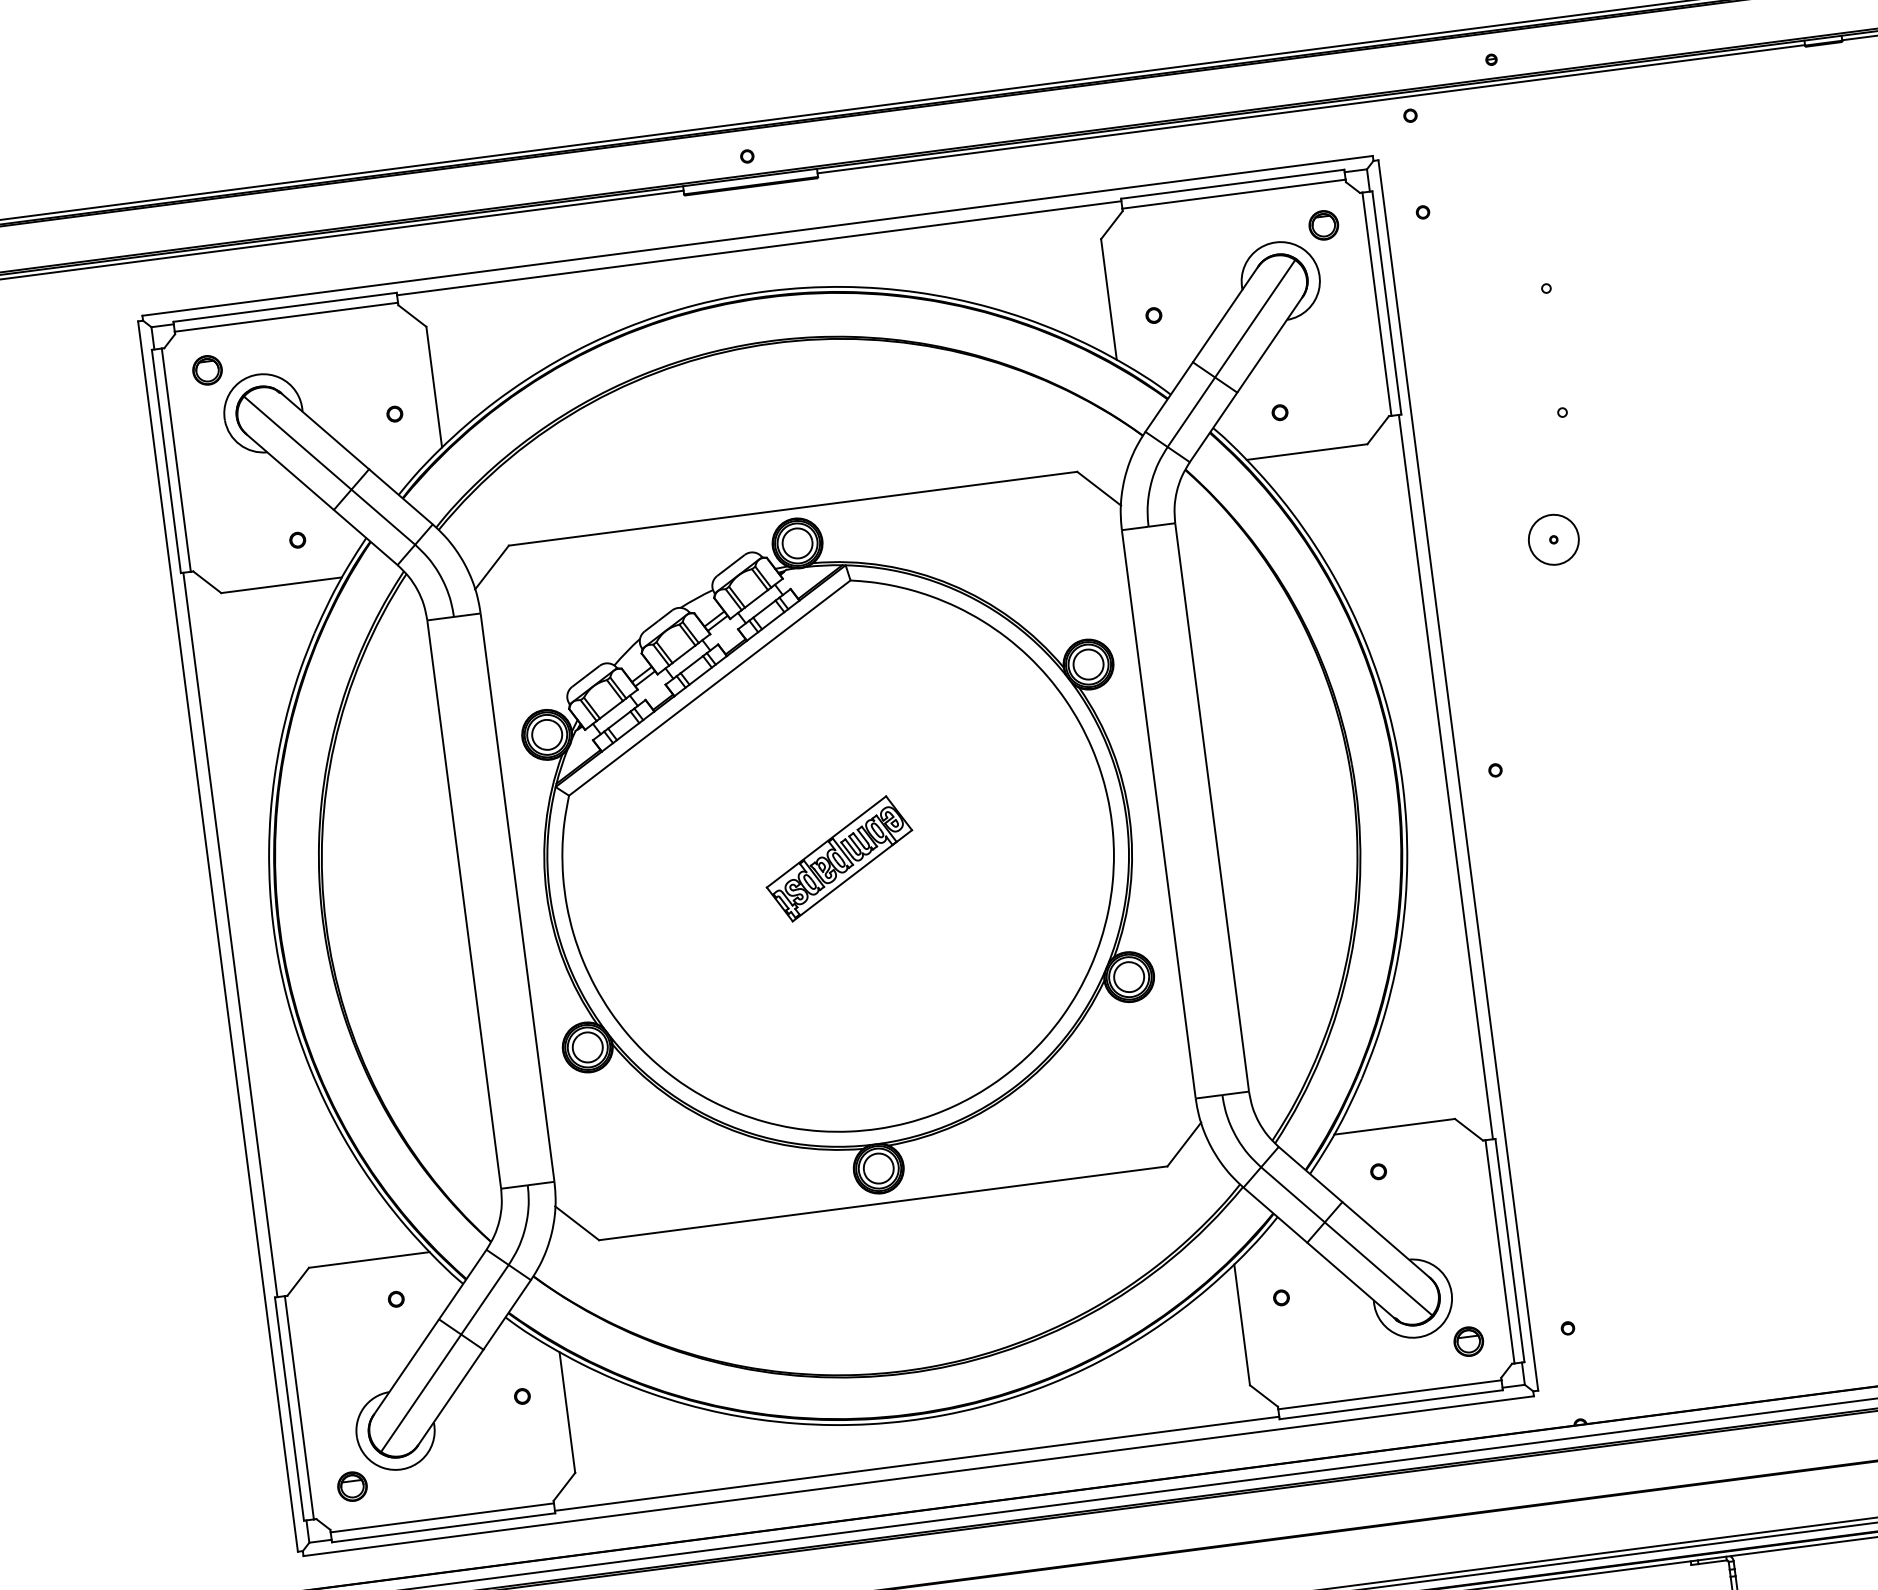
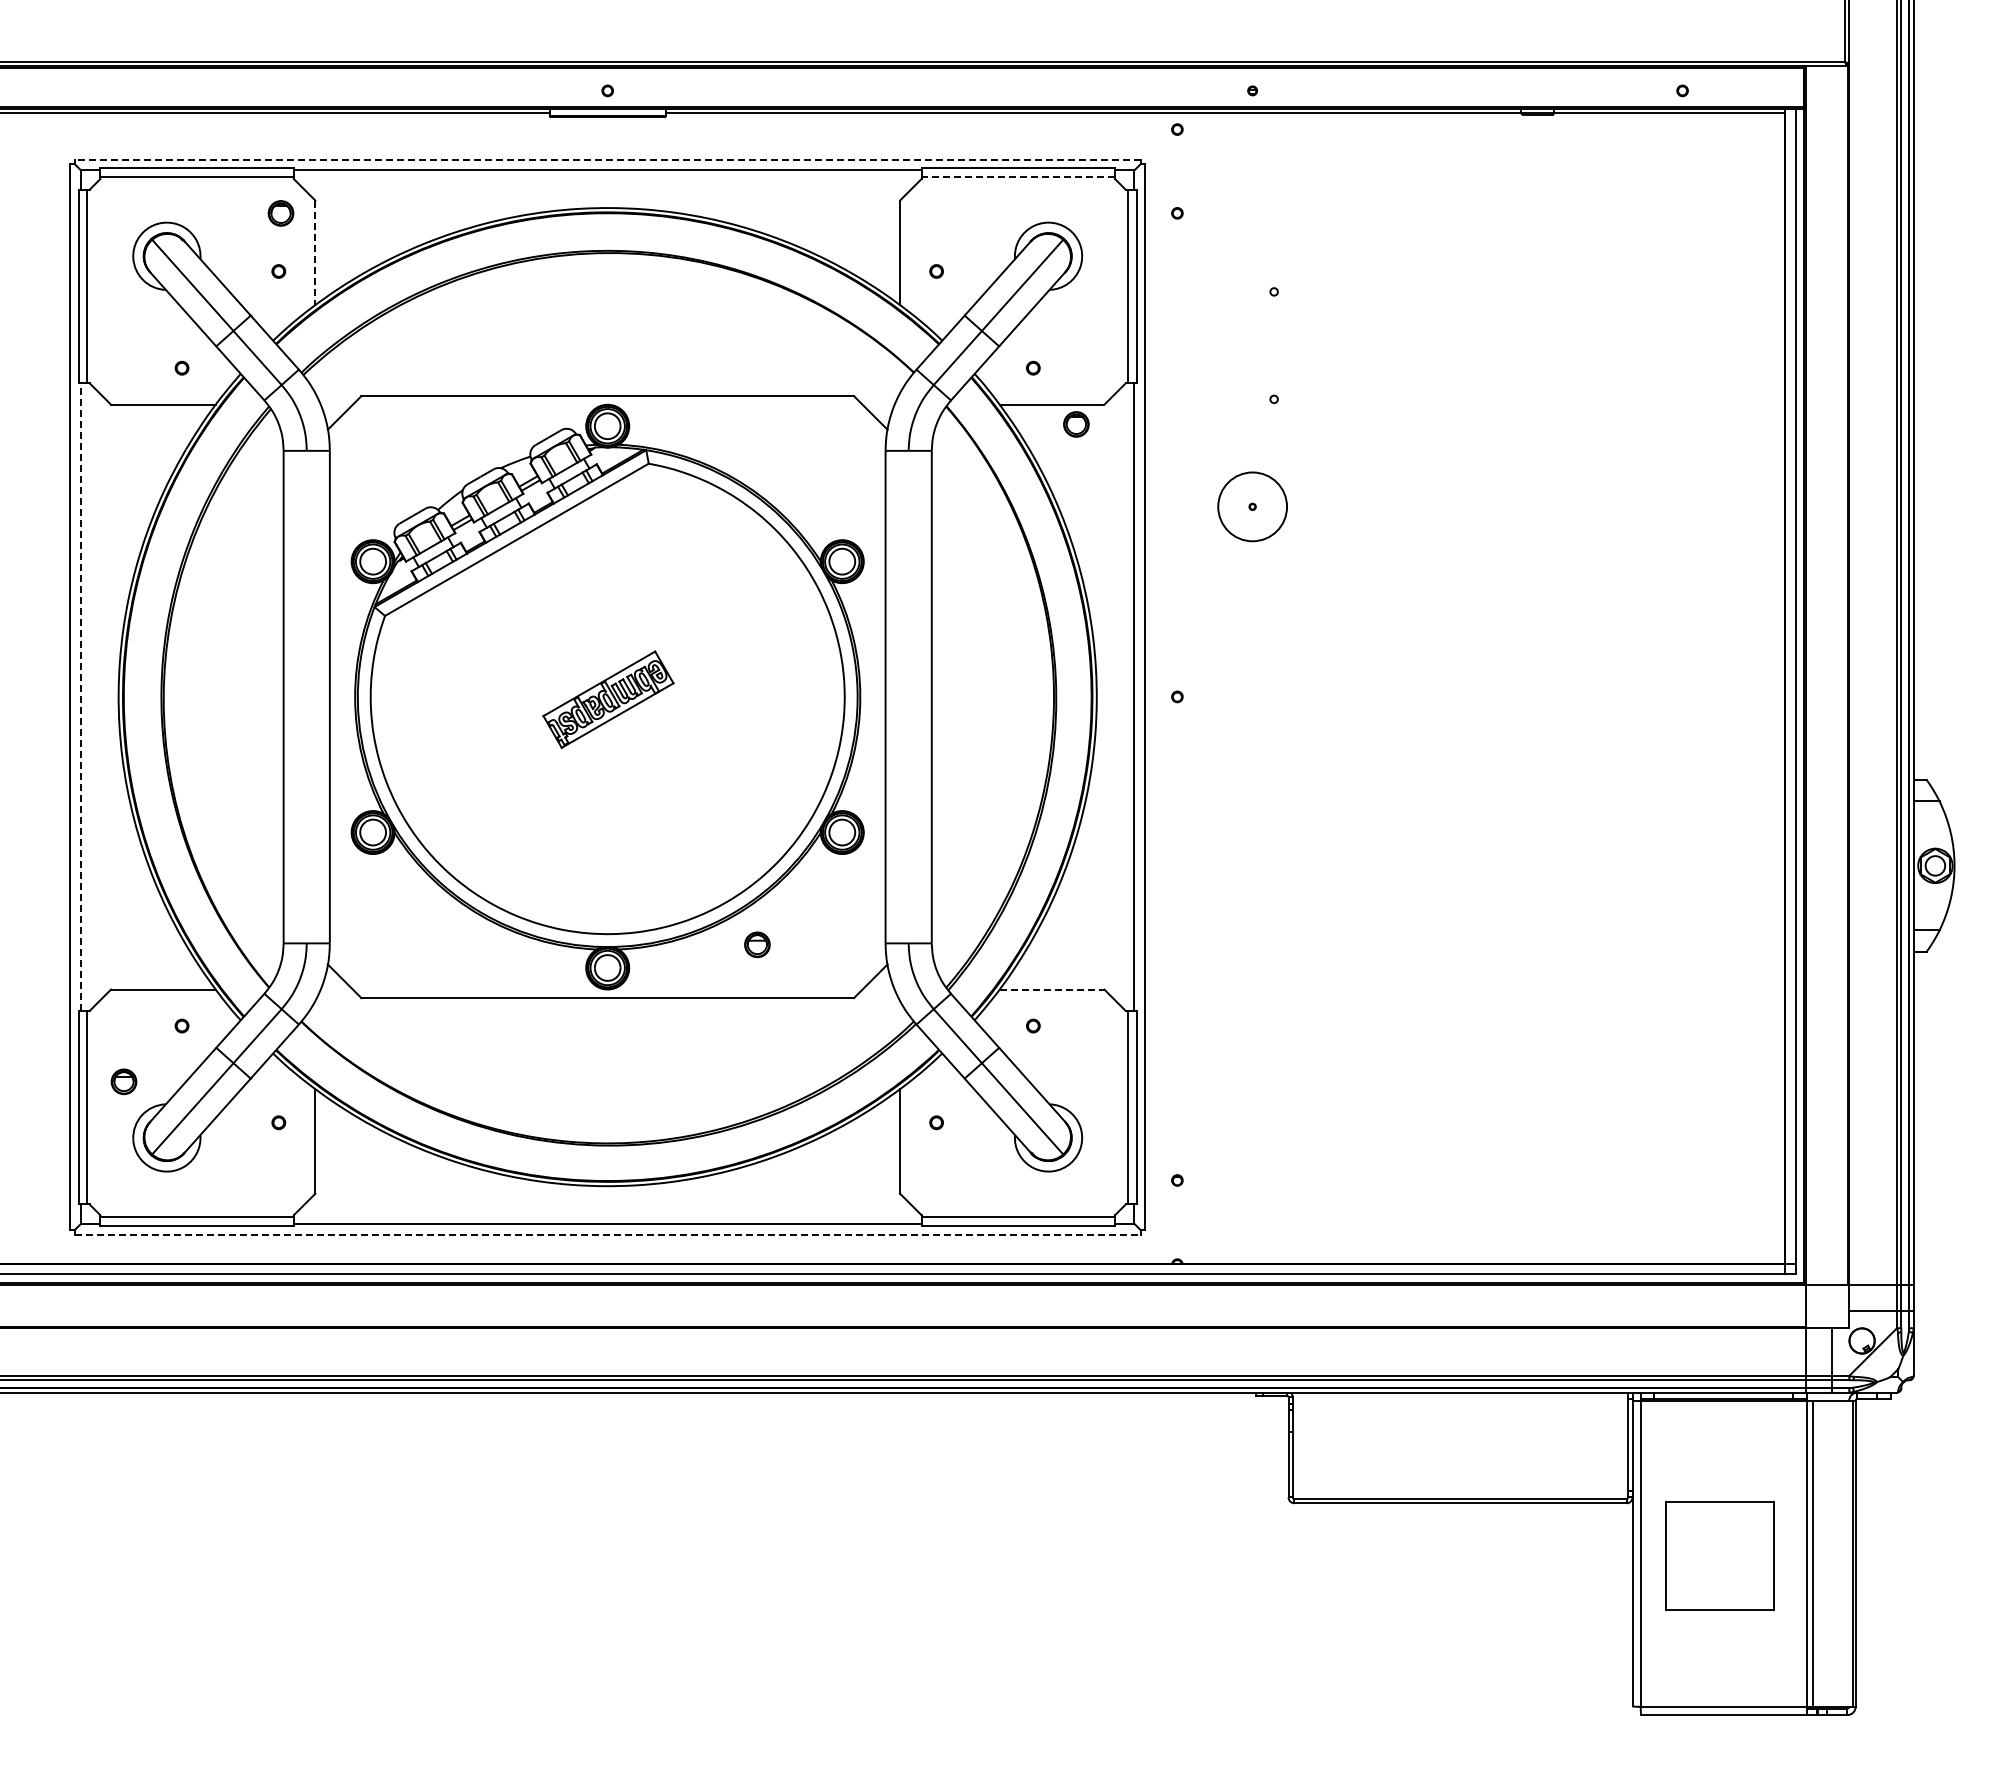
line: (1234, 193) -> (1018, 176), solid -> dashed
part: (1323, 225) -> (1076, 424), moved
line: (757, 235) -> (607, 159), solid -> dashed
part: (206, 370) -> (280, 213), moved
line: (434, 387) -> (315, 253), solid -> dashed
circle: (1553, 539) -> (1252, 506), size x1.6
line: (231, 935) -> (81, 697), solid -> dashed
line: (1395, 1126) -> (1052, 989), solid -> dashed
part: (1468, 1341) -> (757, 944), moved
line: (919, 1475) -> (608, 1234), solid -> dashed
part: (351, 1486) -> (123, 1081), moved

